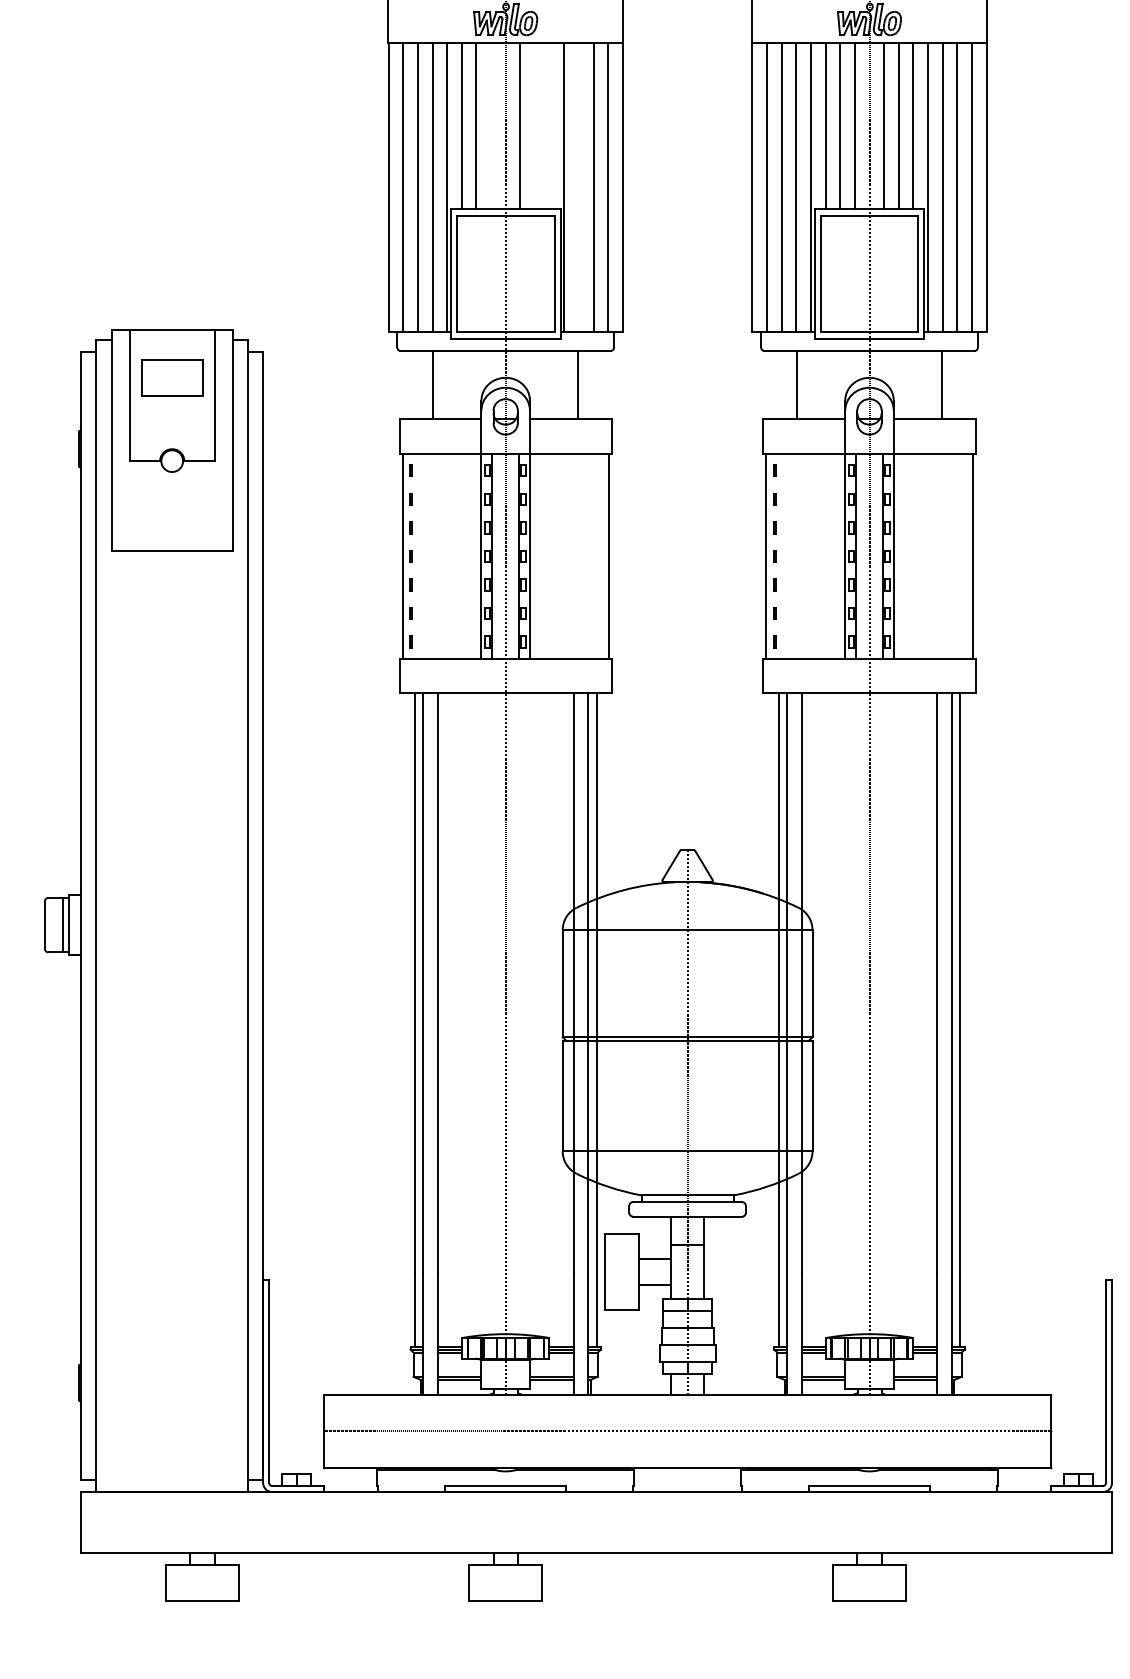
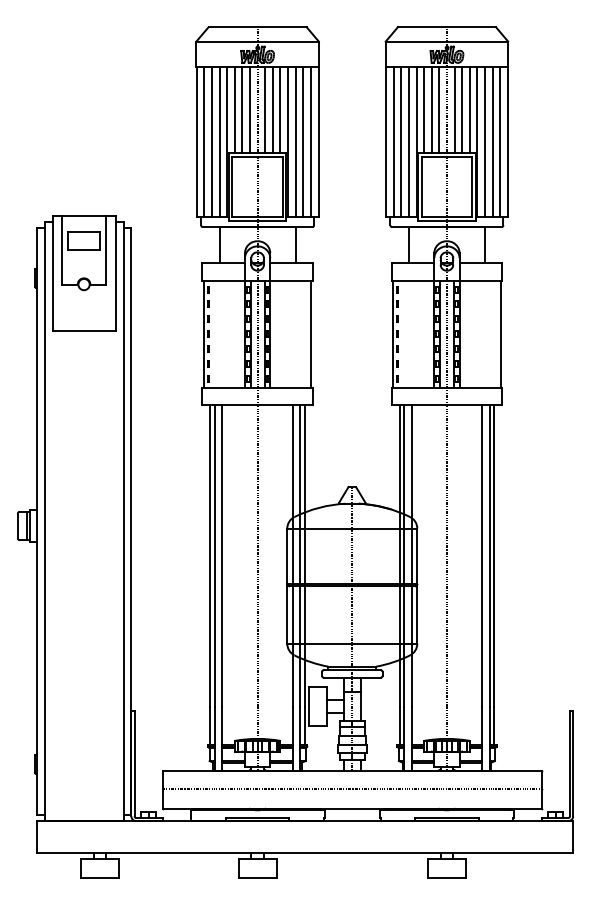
line: (490, 126) -> (249, 110), added
line: (534, 126) -> (272, 110), added
line: (549, 126) -> (280, 110), added
line: (578, 188) -> (295, 142), added

